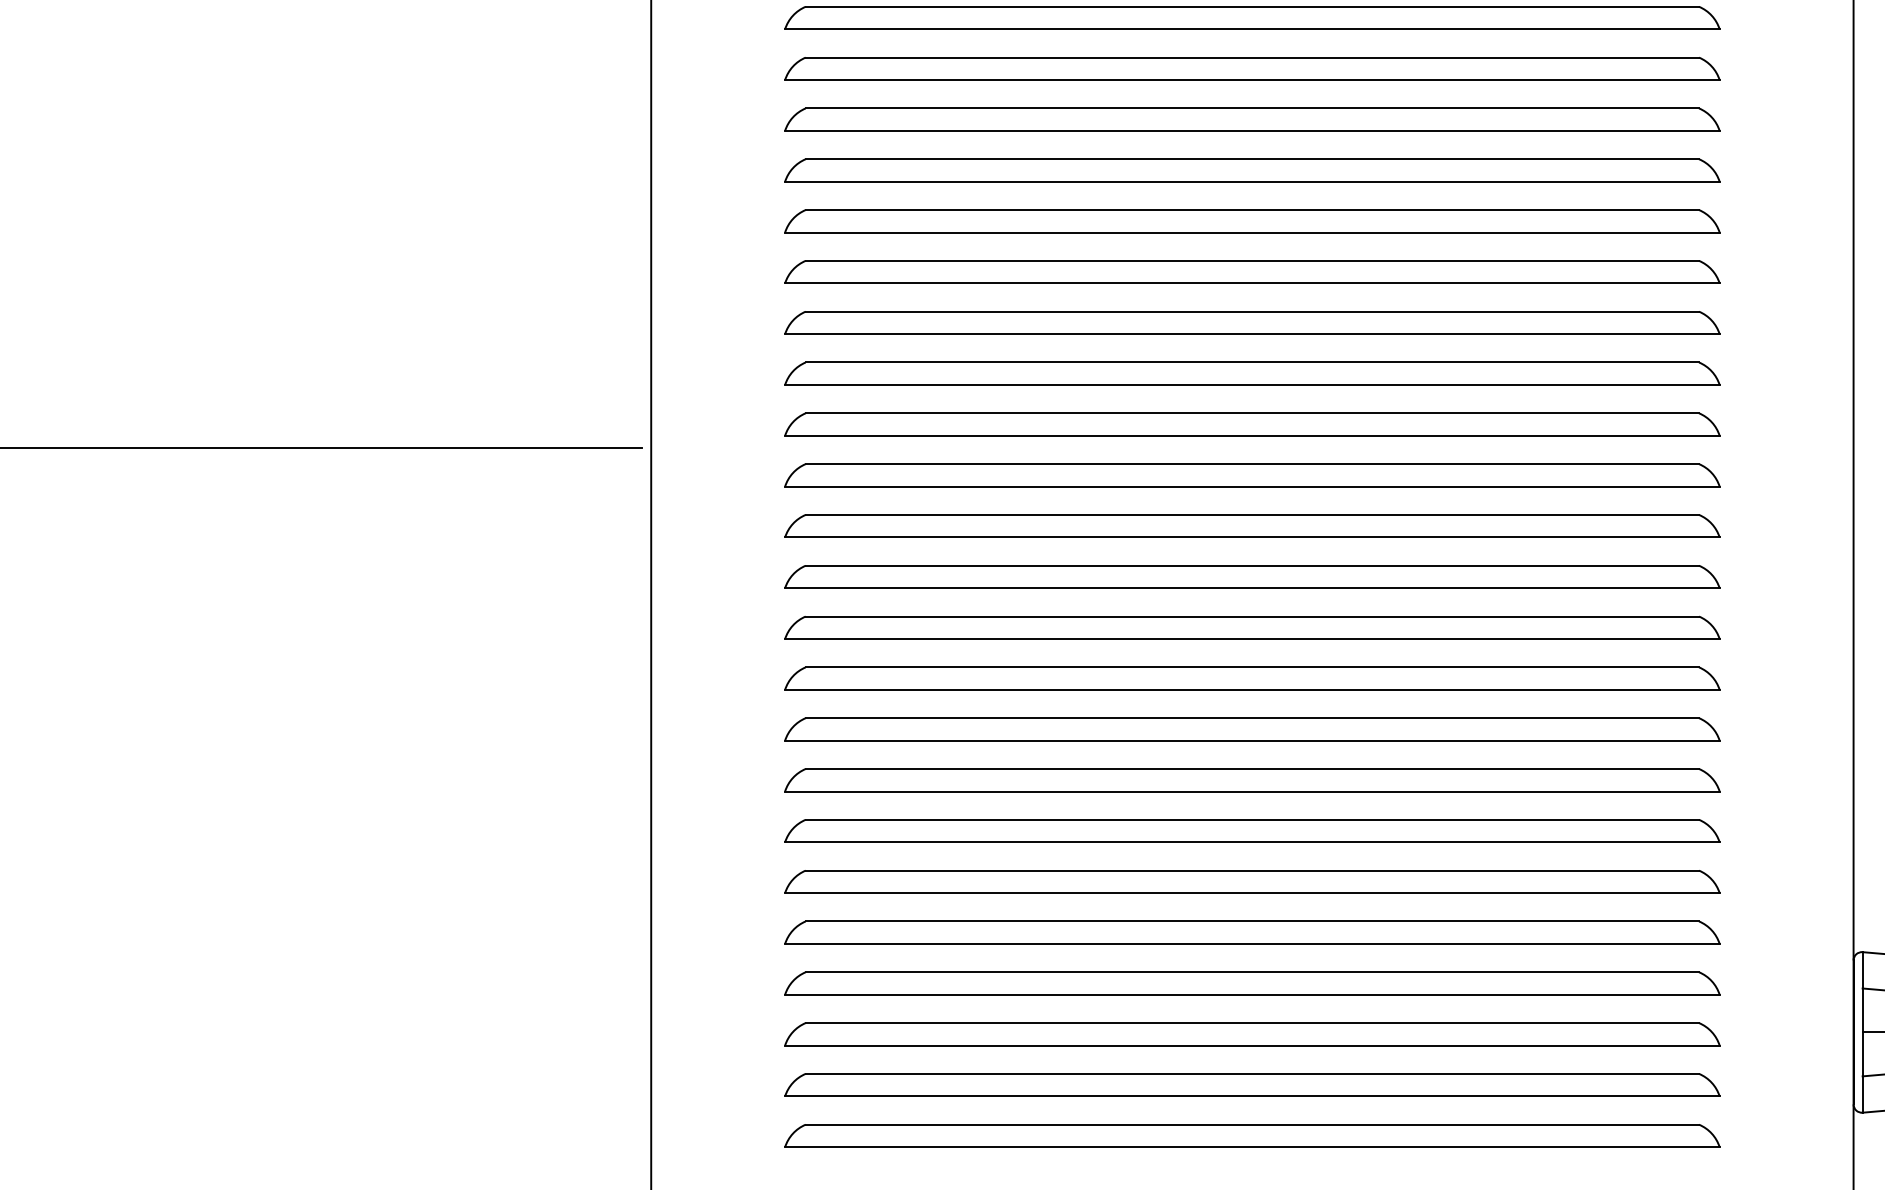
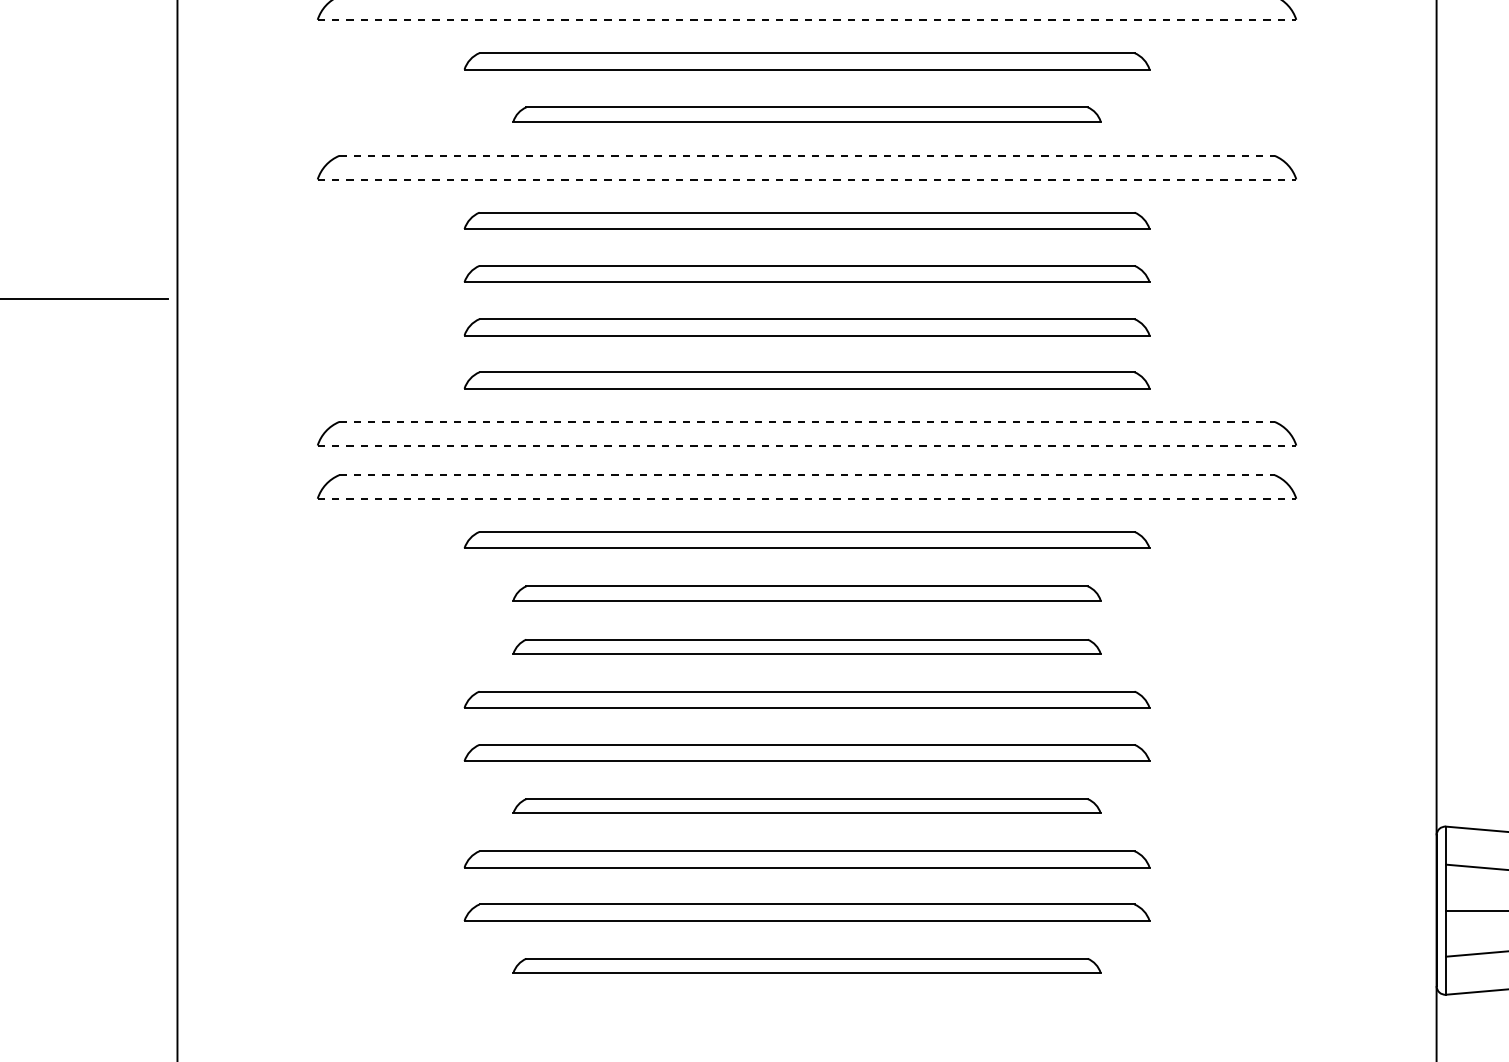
line: (1252, 181) -> (807, 19), solid -> dashed
part: (1252, 221) -> (807, 61), size x0.7
part: (1252, 271) -> (807, 113), size x0.6
line: (1252, 311) -> (807, 155), solid -> dashed
line: (1252, 334) -> (807, 179), solid -> dashed
part: (1252, 373) -> (807, 220), size x0.7
part: (1252, 424) -> (807, 274), size x0.7
part: (1252, 475) -> (807, 327), size x0.7
part: (1252, 525) -> (807, 379), size x0.7
line: (1252, 565) -> (807, 421), solid -> dashed
line: (1252, 588) -> (807, 445), solid -> dashed
line: (1252, 616) -> (807, 475), solid -> dashed
line: (1252, 639) -> (807, 499), solid -> dashed
part: (1252, 678) -> (807, 540), size x0.7
part: (1252, 729) -> (807, 593), size x0.6
part: (1252, 780) -> (807, 646), size x0.6
part: (1252, 830) -> (807, 699), size x0.7
part: (1252, 881) -> (807, 752), size x0.7
part: (1252, 932) -> (807, 806), size x0.6
part: (1252, 983) -> (807, 859), size x0.7
part: (1252, 1034) -> (807, 912), size x0.7
part: (1252, 1084) -> (807, 965), size x0.6
part: (1252, 1135) -> (807, 1018), removed

